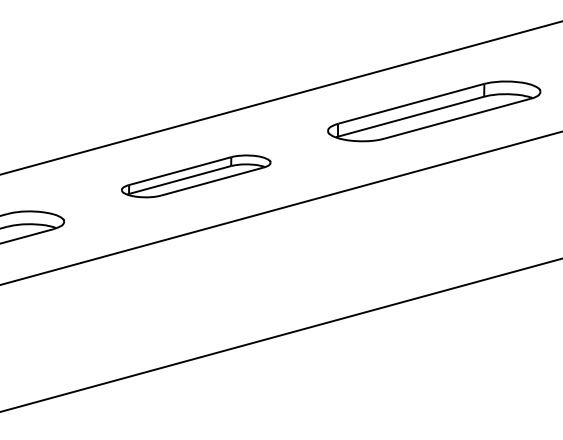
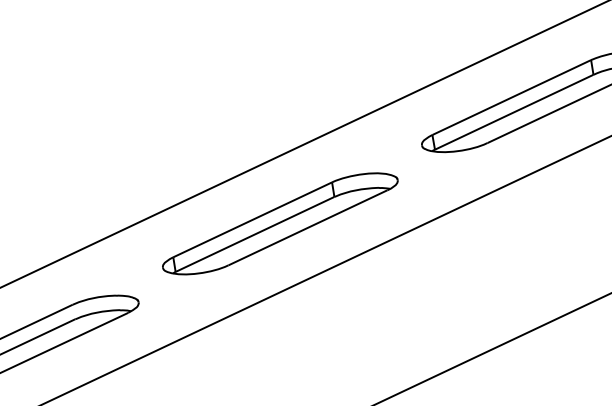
part: (196, 176) -> (280, 223), size x1.43

